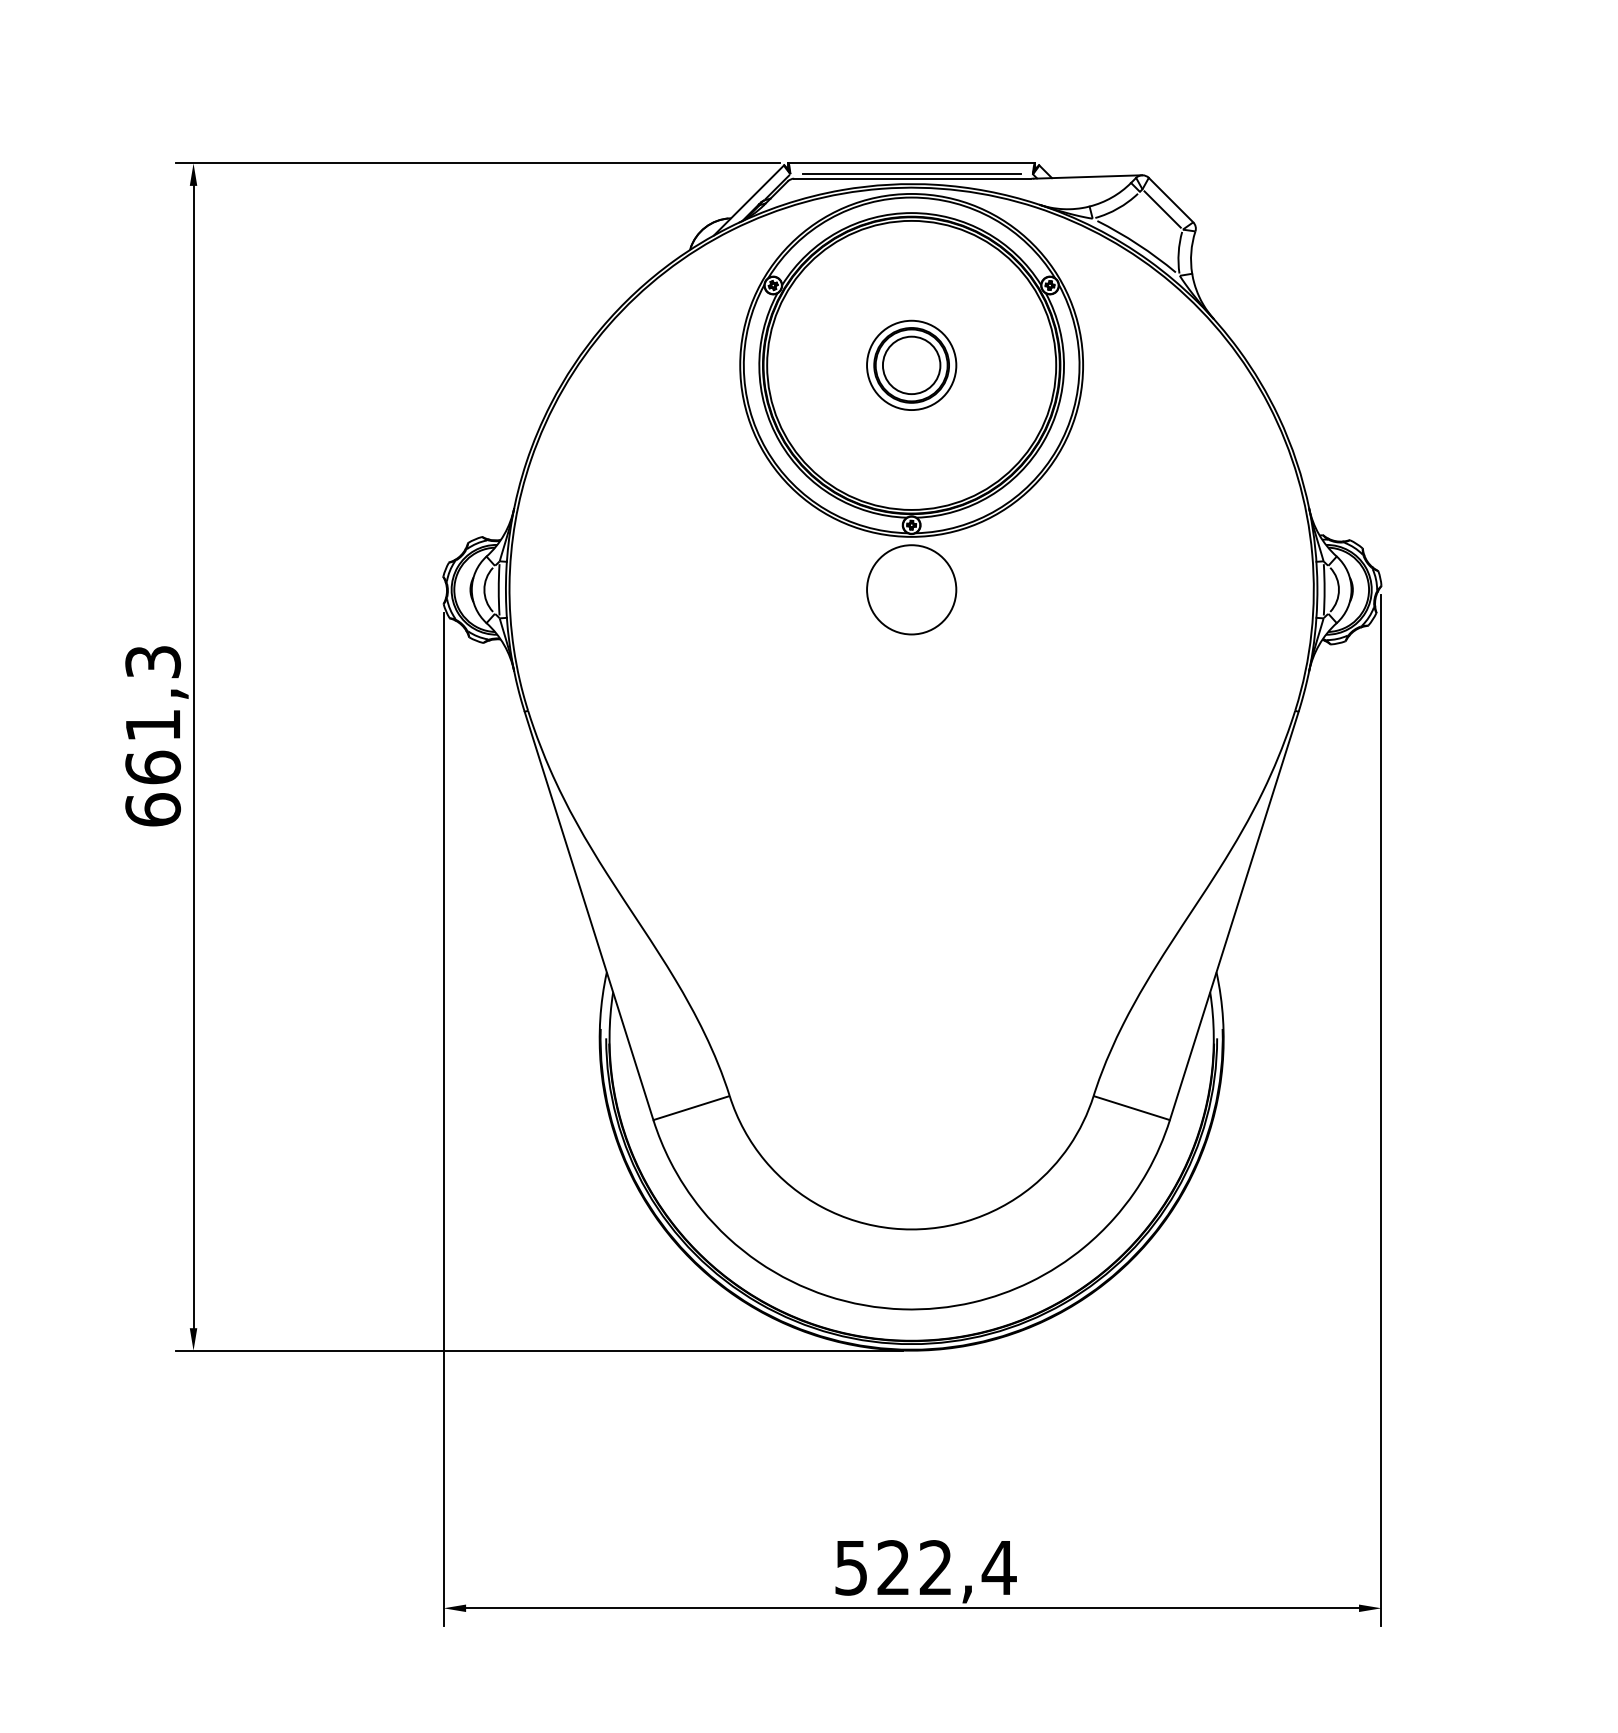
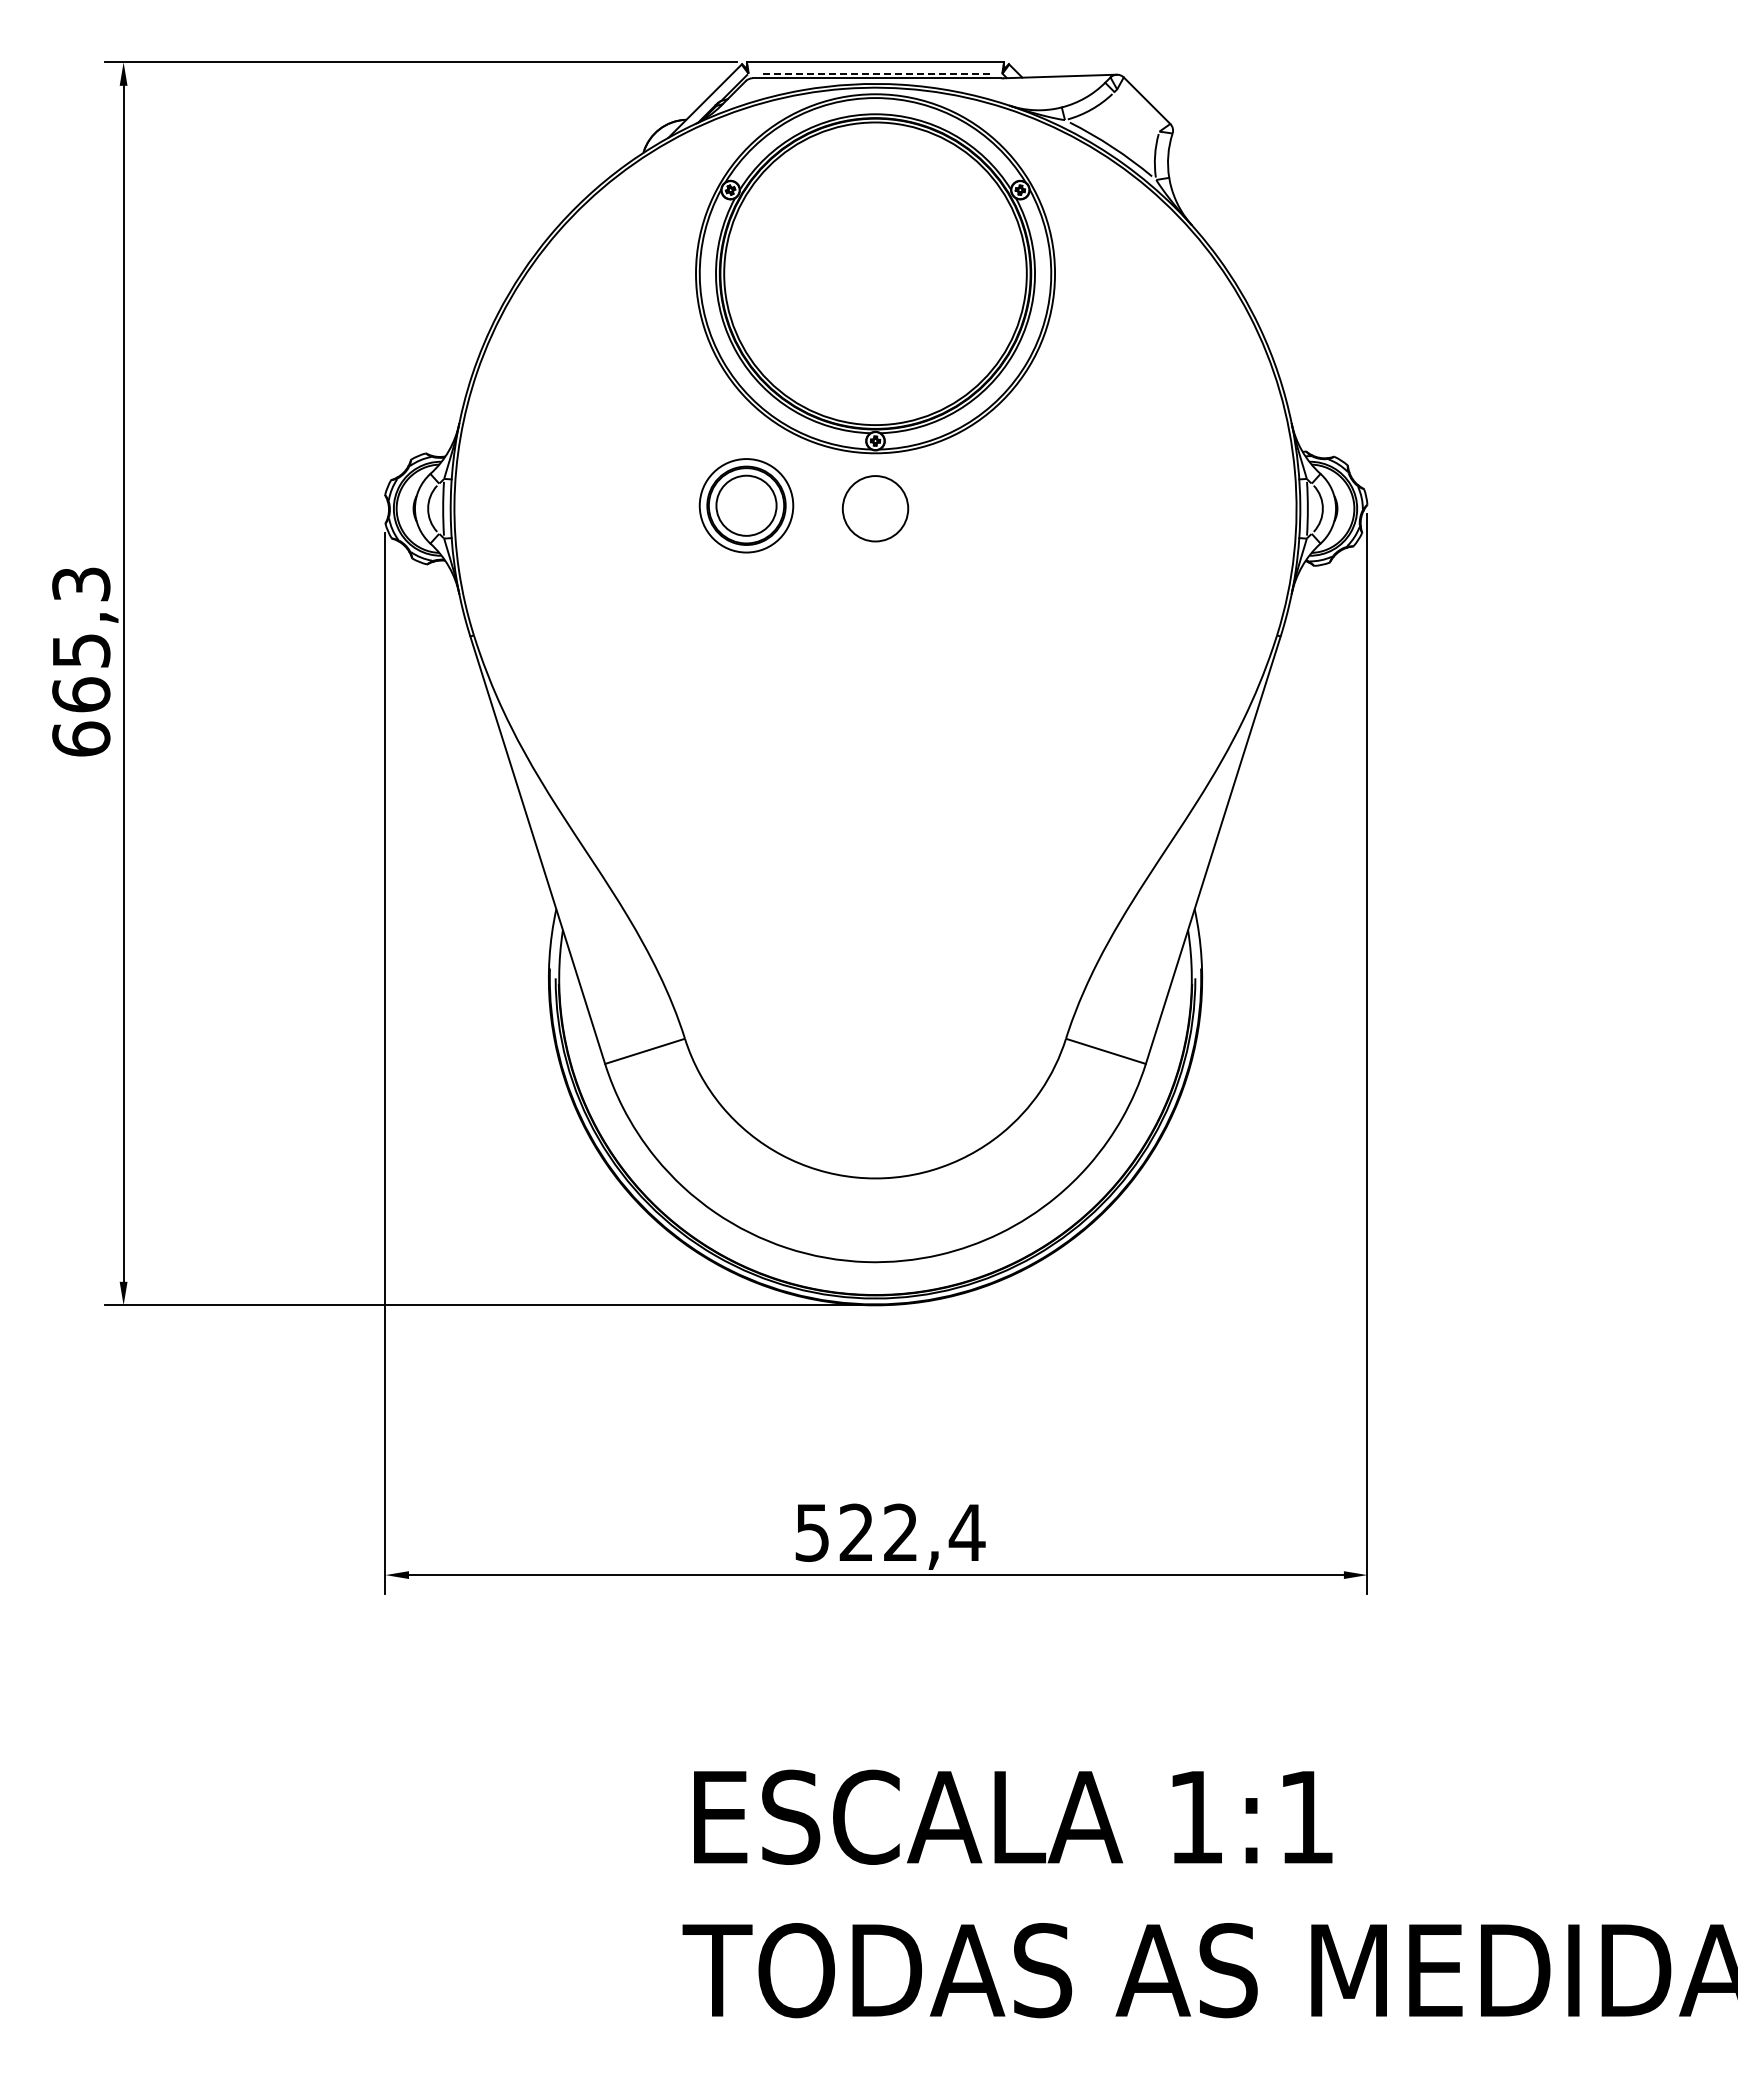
line: (911, 174) -> (875, 73), solid -> dashed
line: (1162, 209) -> (1138, 110), removed
part: (911, 365) -> (746, 505), moved
circle: (911, 589) -> (875, 508), size x0.7
text: (153, 725) -> (81, 650), 661,3 -> 665,3

